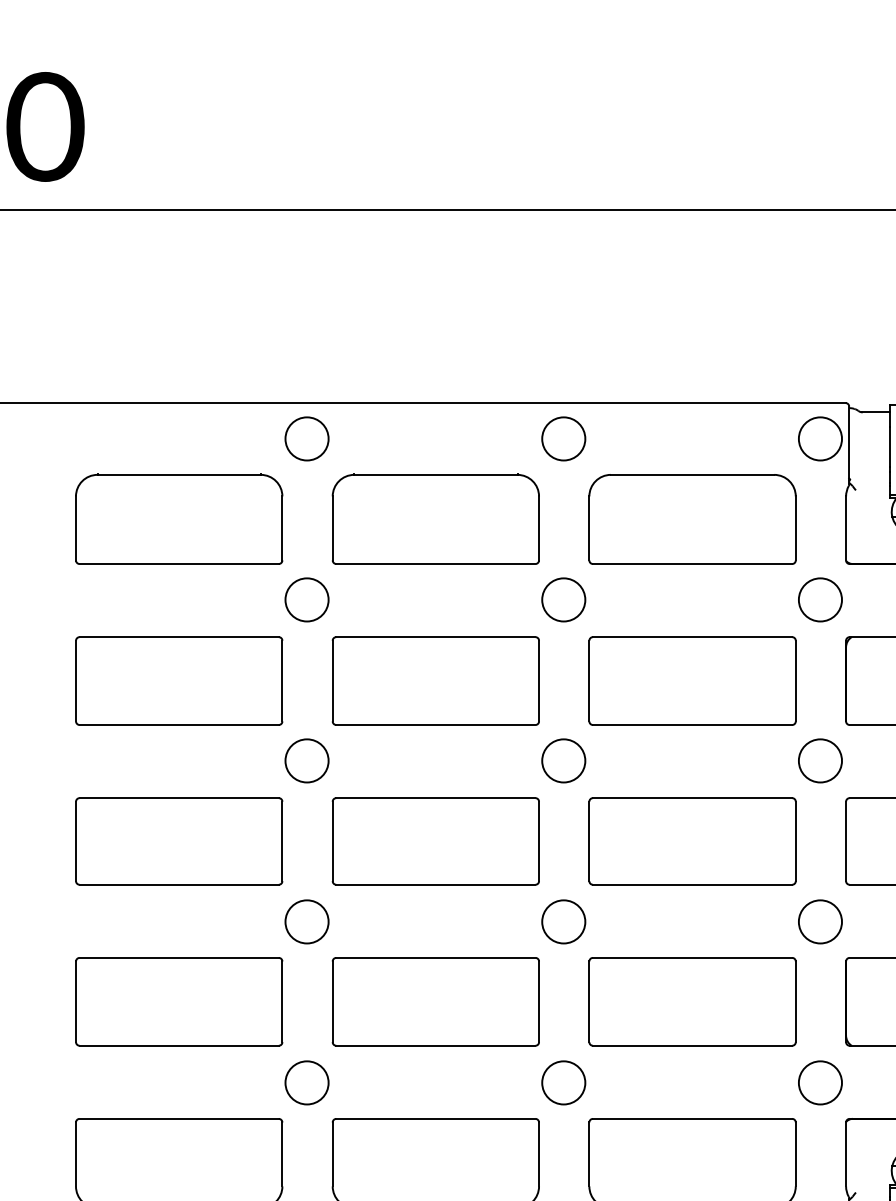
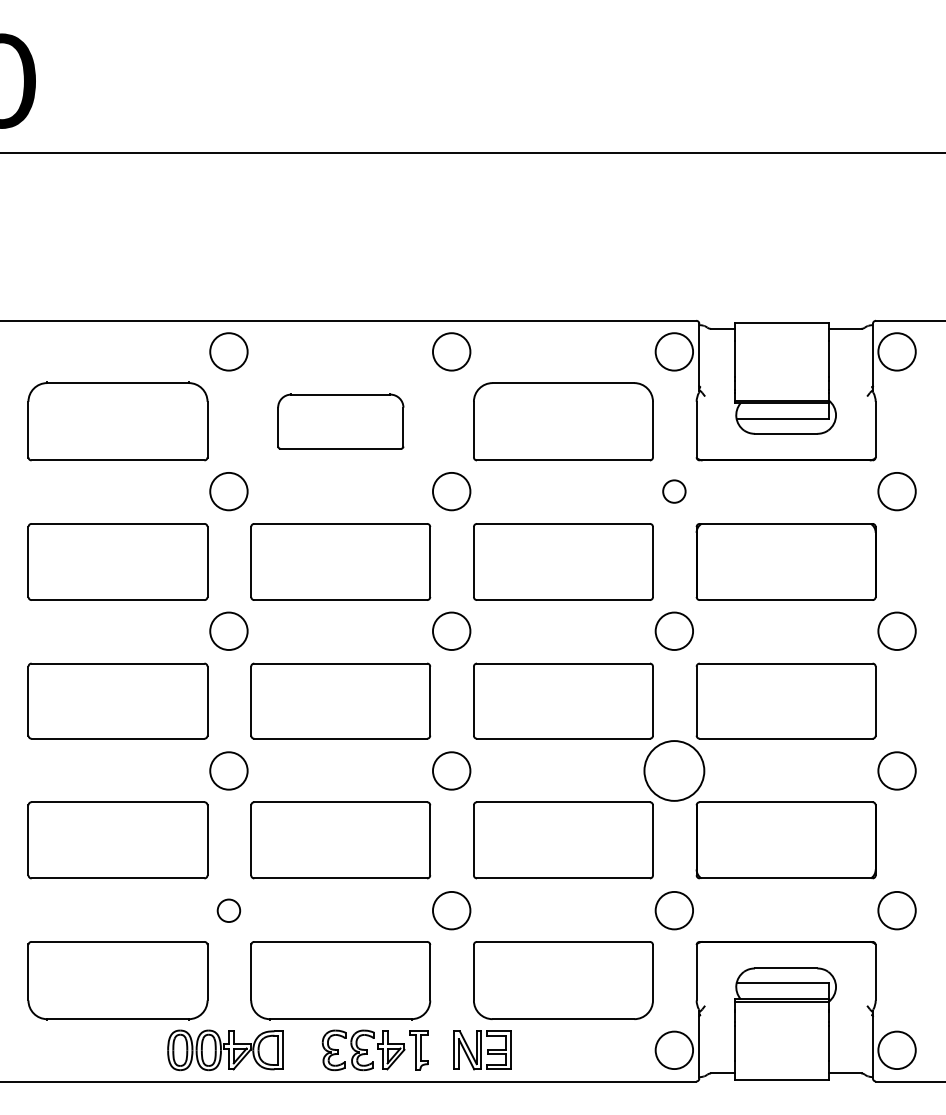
part: (435, 519) -> (340, 421), size x0.7
circle: (820, 599) -> (674, 491), size x0.6
circle: (820, 921) -> (674, 770), size x1.6
circle: (306, 1082) -> (228, 910), size x0.6

